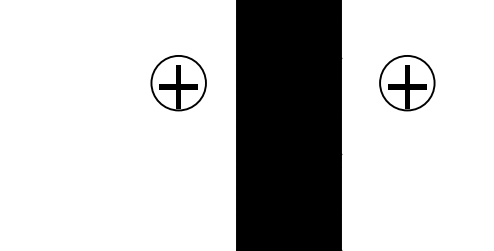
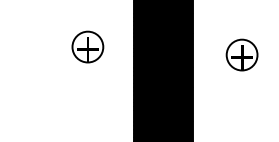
part: (177, 82) -> (87, 46), moved
part: (406, 82) -> (241, 54), moved

